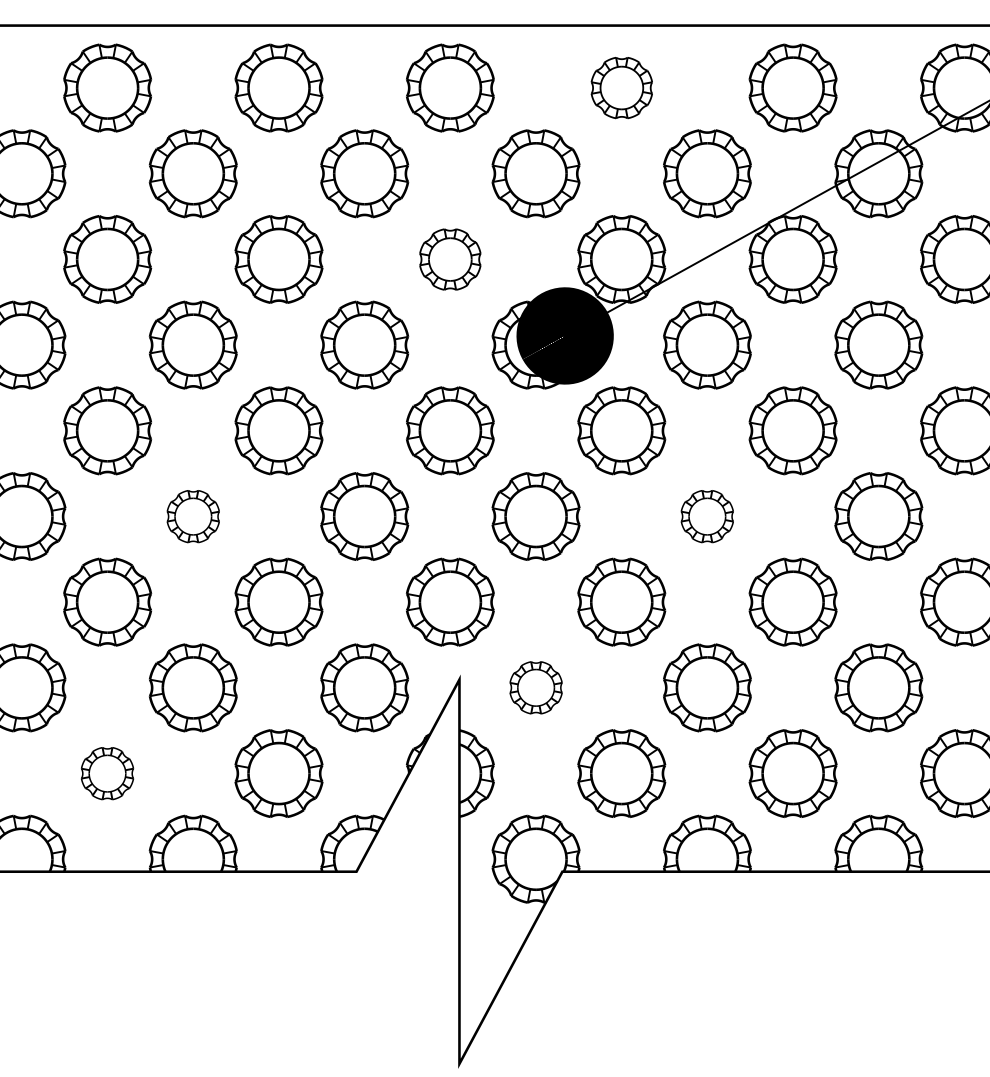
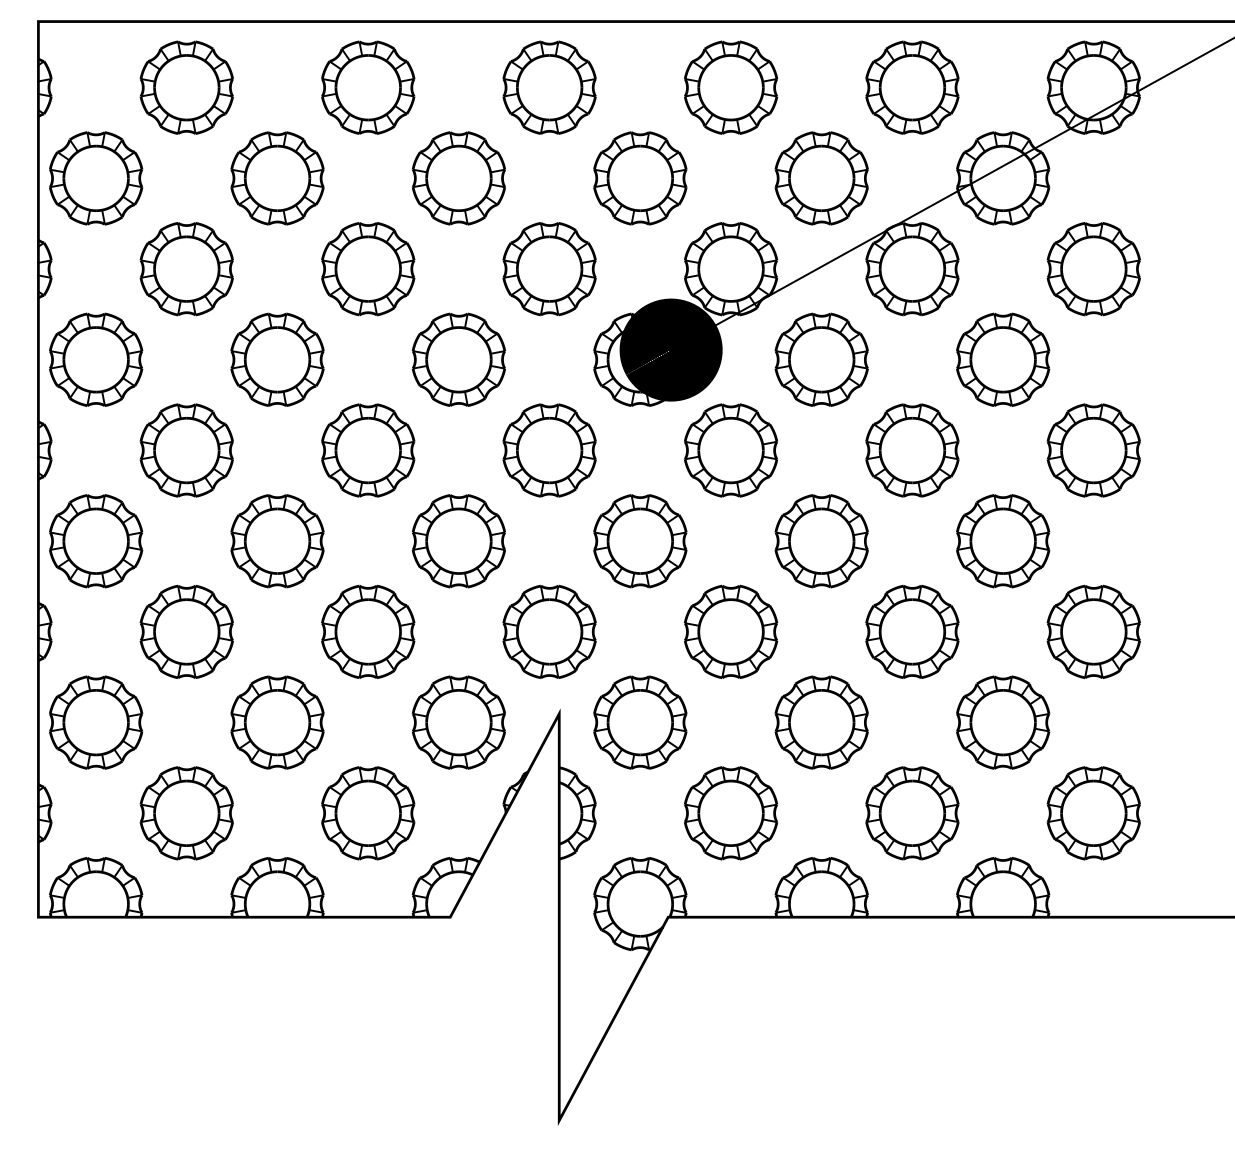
part: (622, 87) -> (731, 87), size x1.43
part: (450, 259) -> (549, 269), size x1.43
part: (193, 516) -> (277, 541), size x1.67
part: (707, 516) -> (821, 541), size x1.67
part: (536, 687) -> (640, 722), size x1.67
part: (107, 773) -> (186, 813), size x1.67

